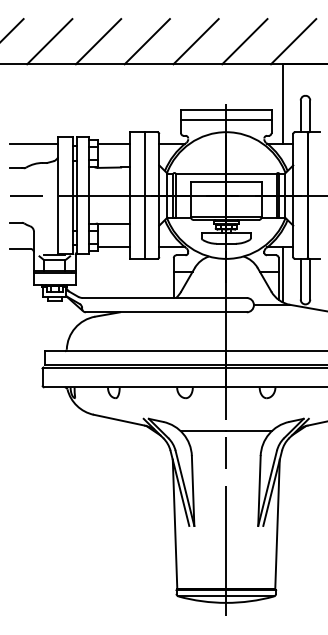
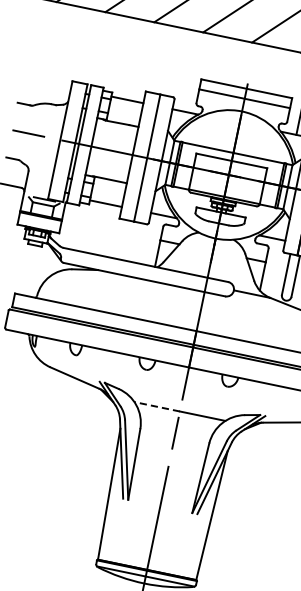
line: (33, 143) -> (46, 82), removed
line: (282, 274) -> (268, 265), removed
line: (203, 431) -> (157, 406), solid -> dashed

